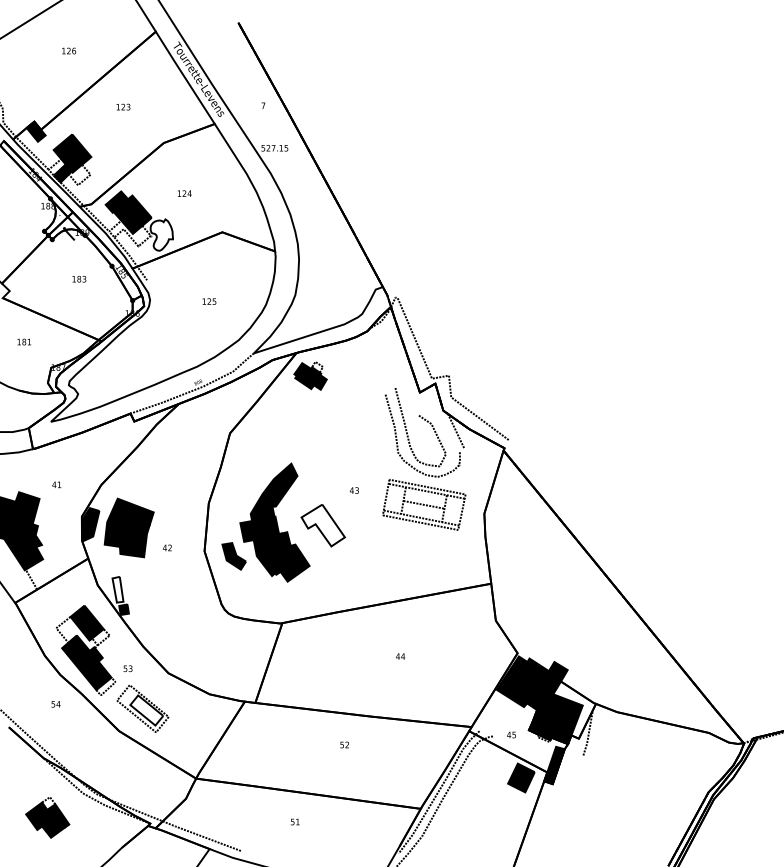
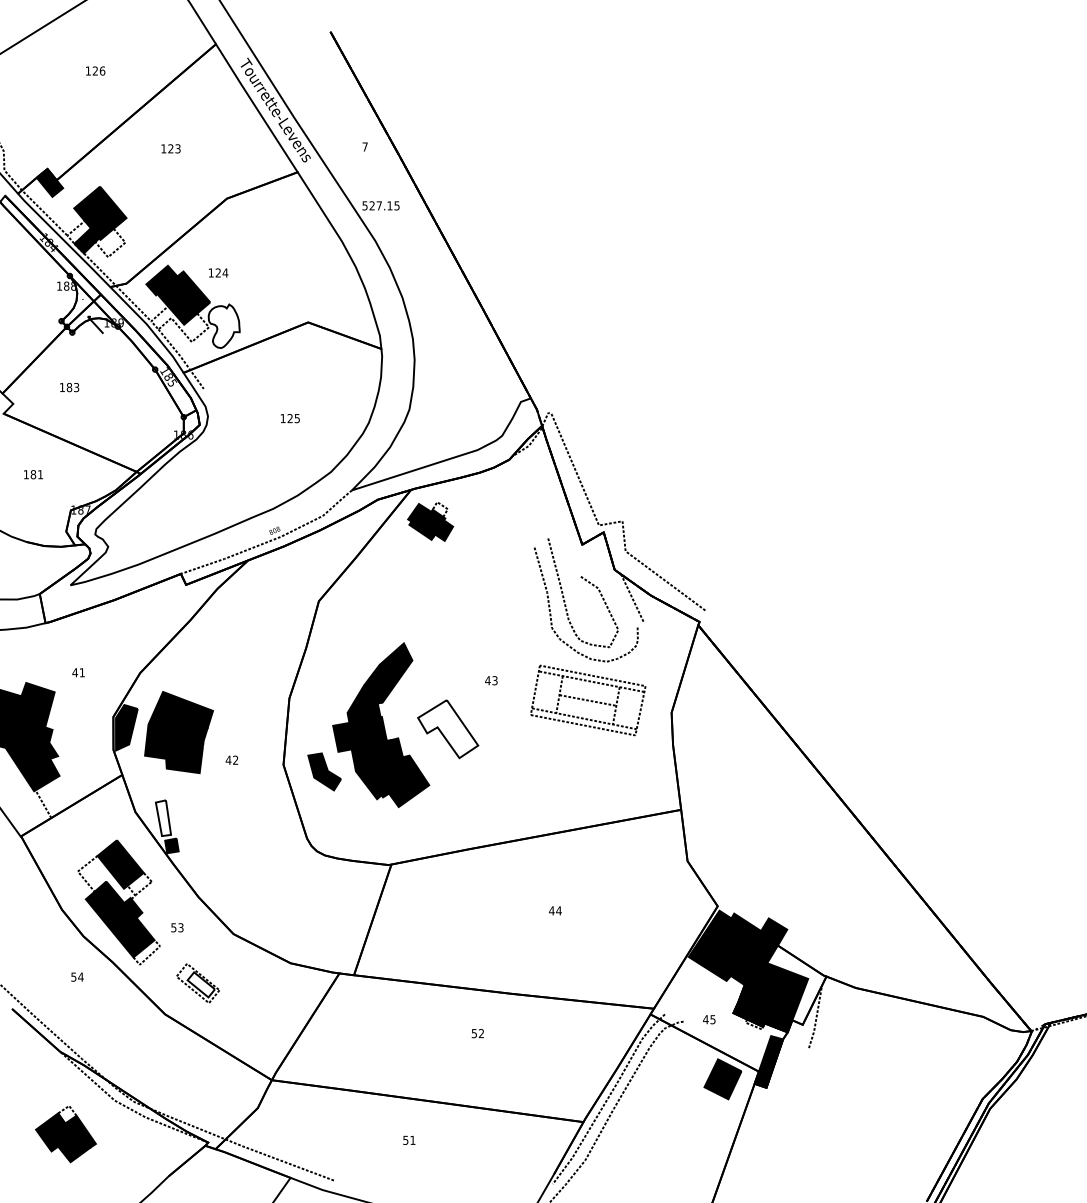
text: (184, 193) -> (218, 272), moved
text: (79, 279) -> (69, 387), moved
part: (142, 708) -> (197, 982), size x0.6

